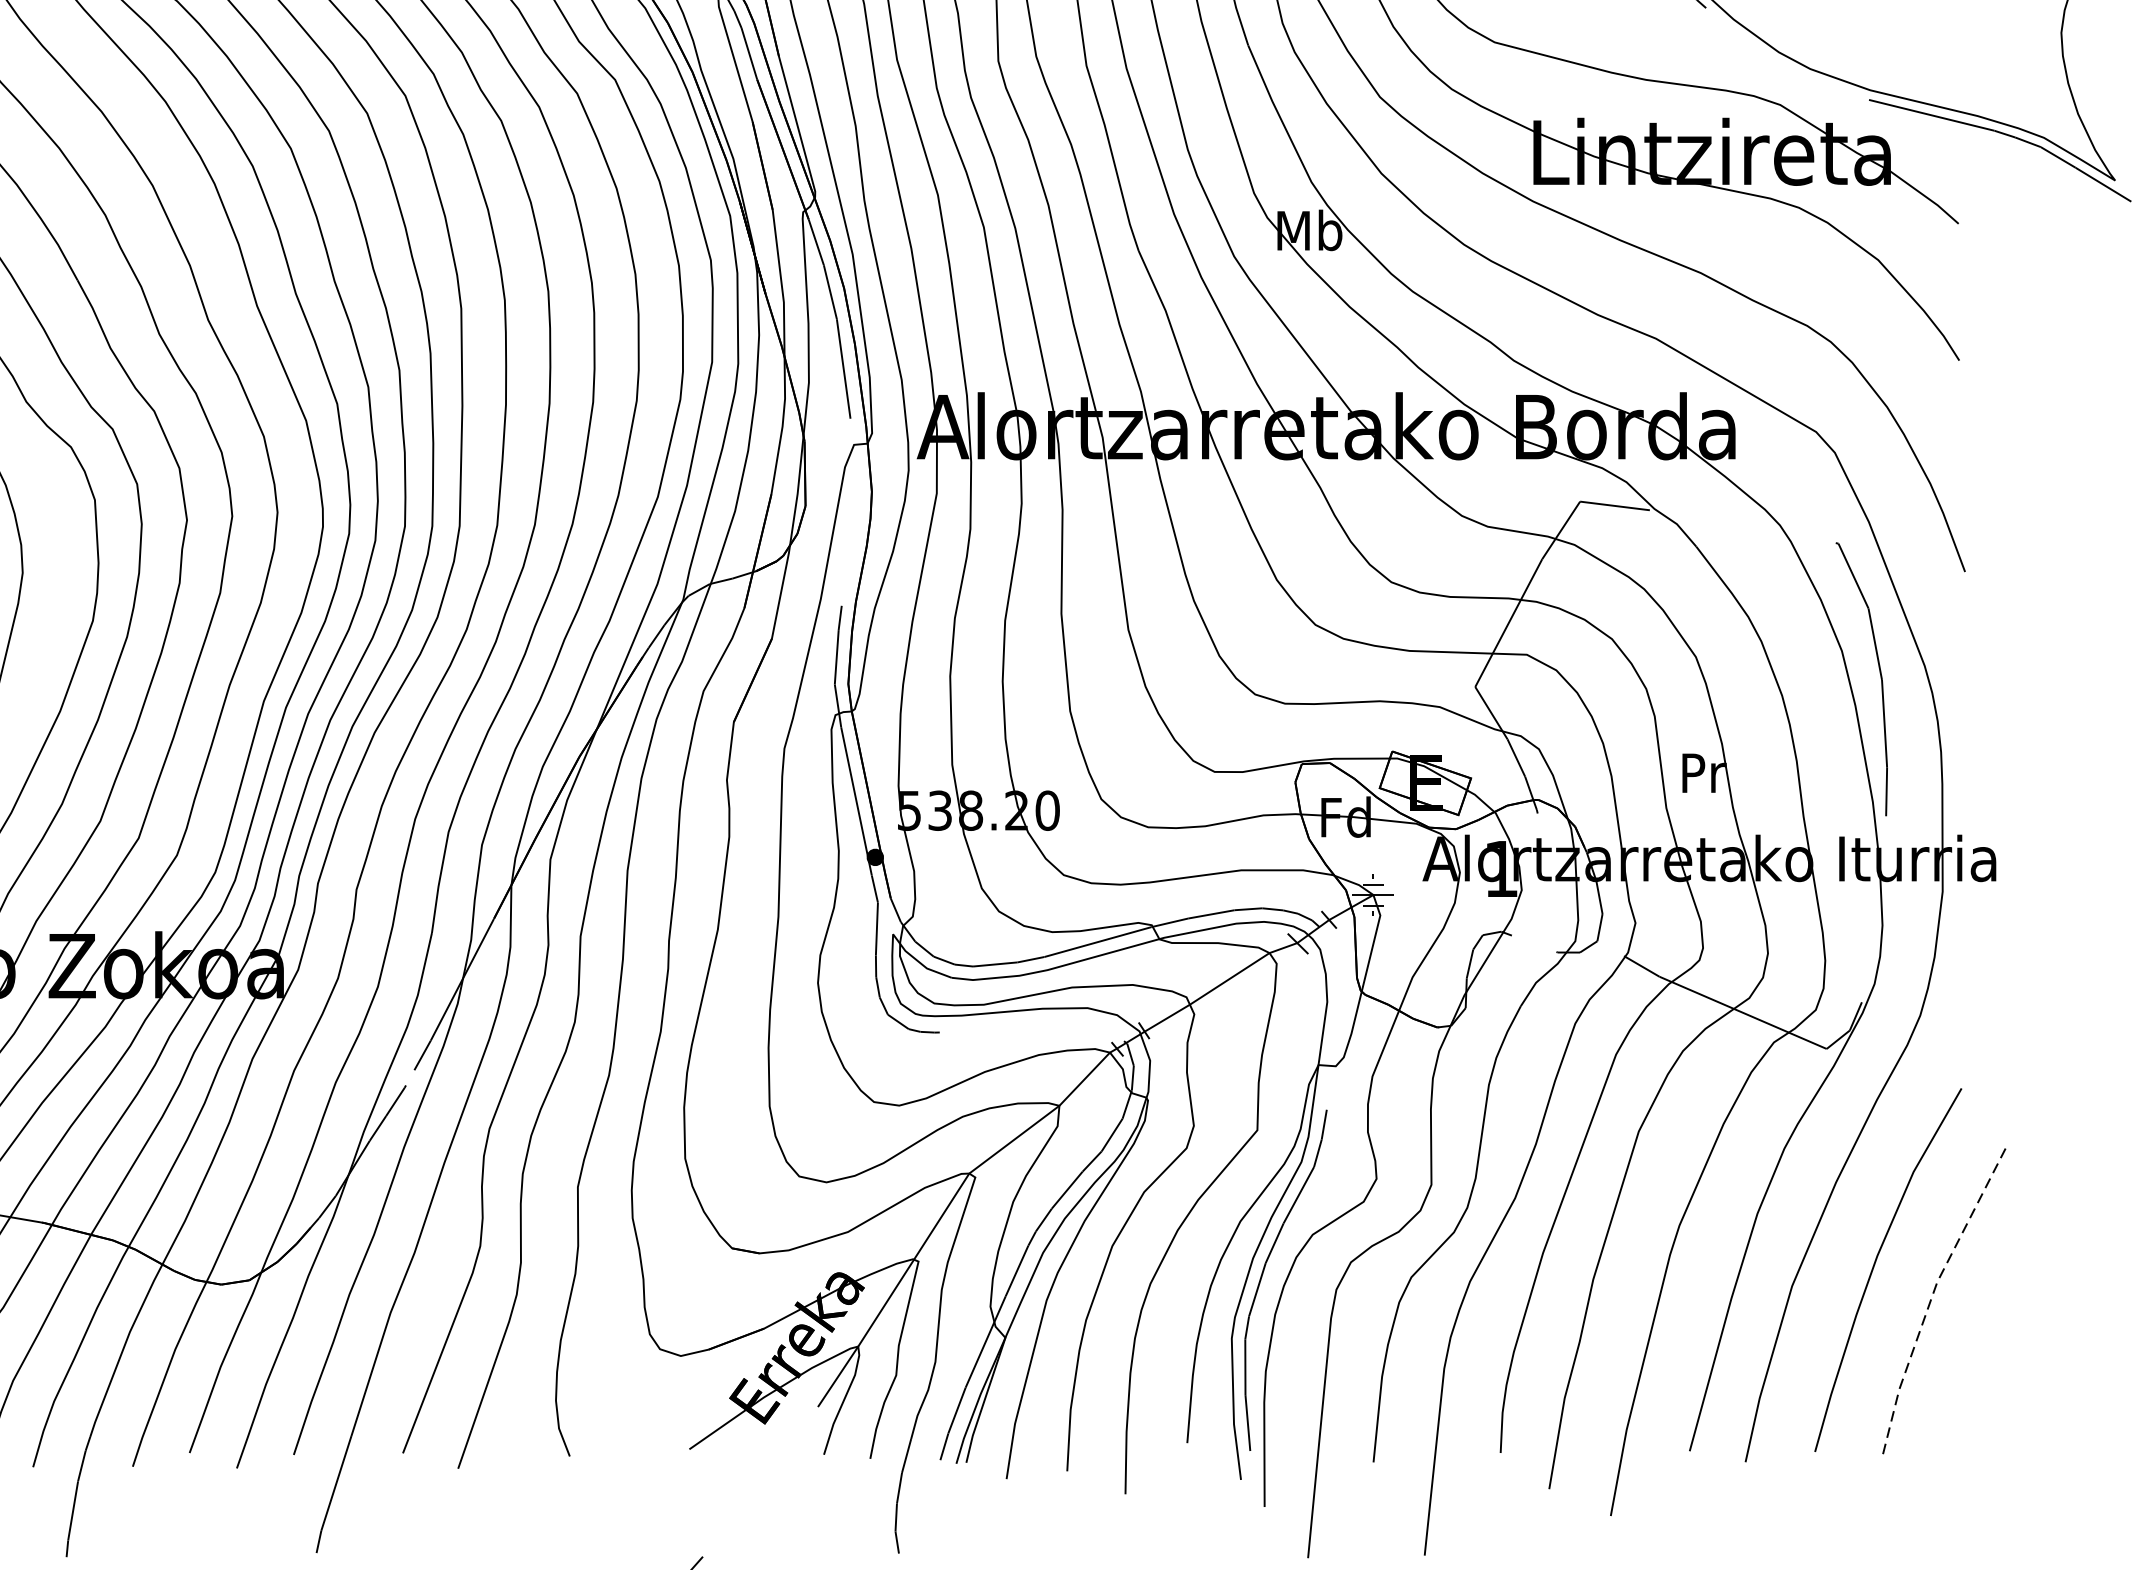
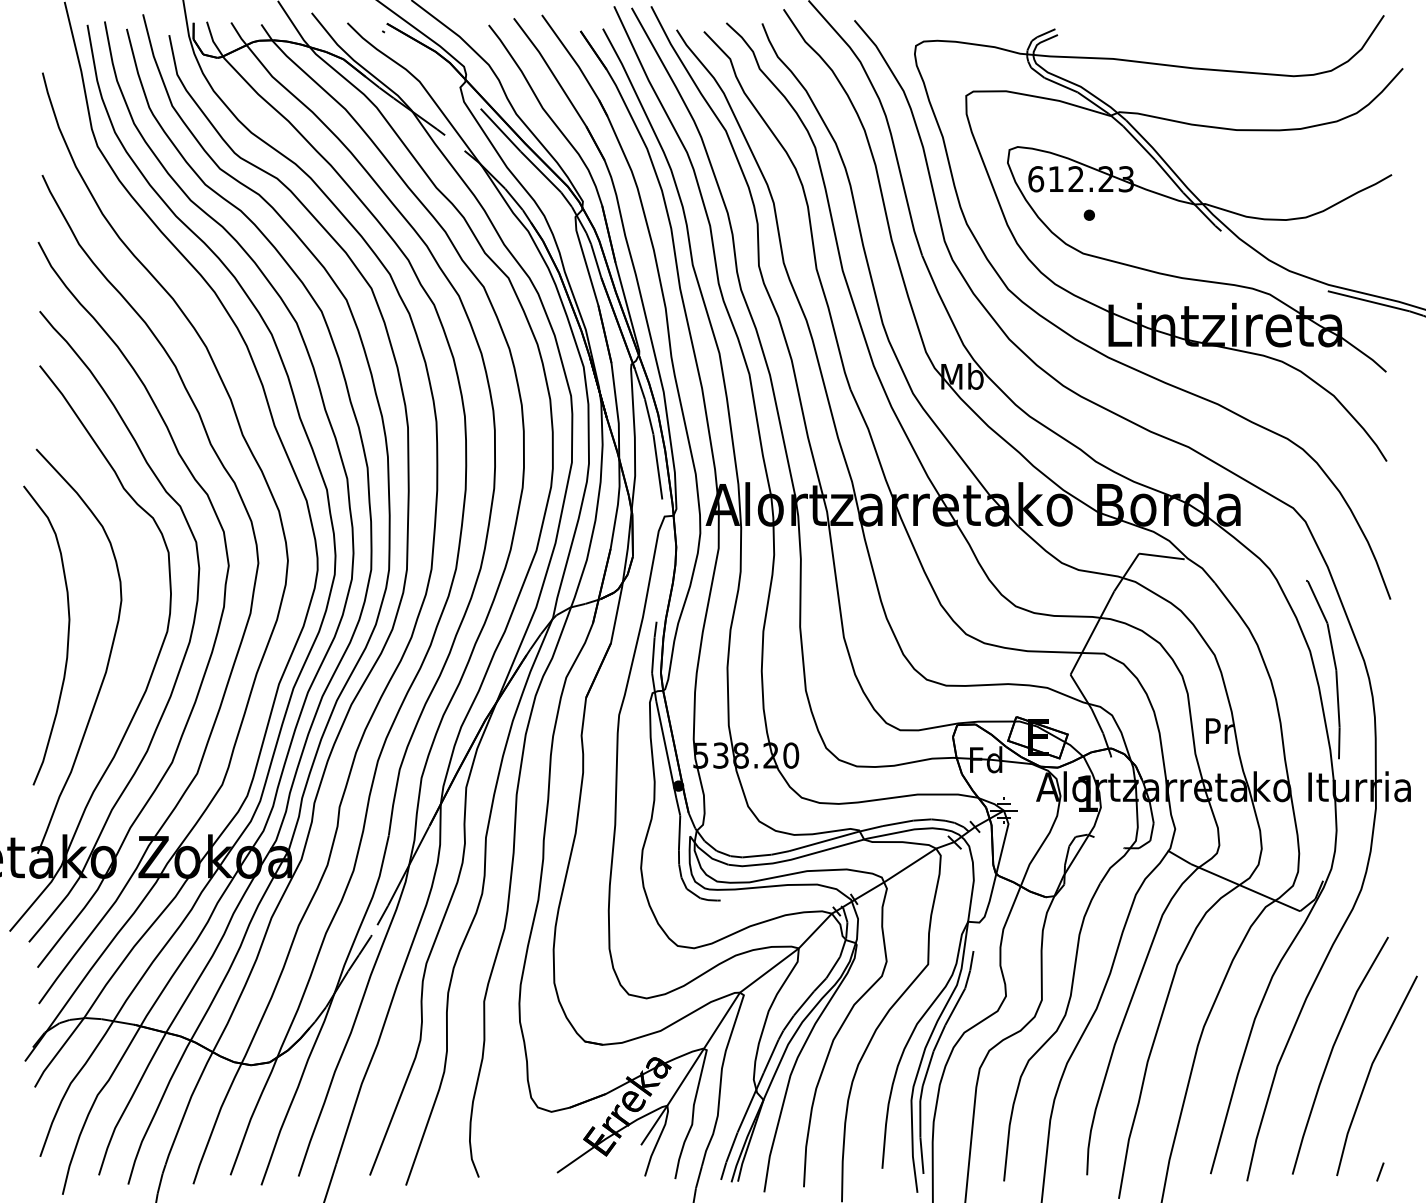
line: (1932, 1295) -> (1369, 1072), dashed -> solid
line: (1949, 1447) -> (1380, 1171), added

